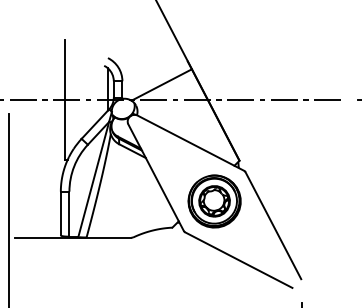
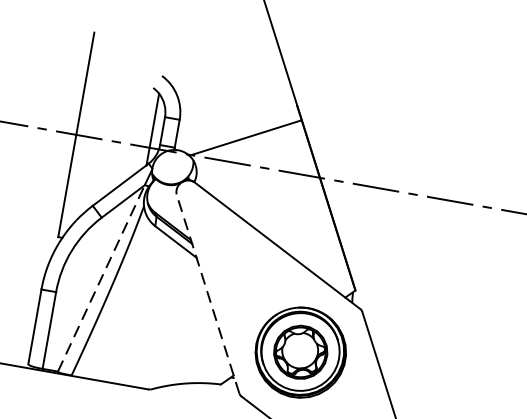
line: (155, 177) -> (207, 293), solid -> dashed
line: (93, 178) -> (101, 276), solid -> dashed

